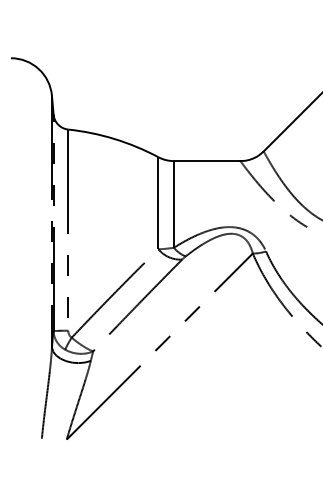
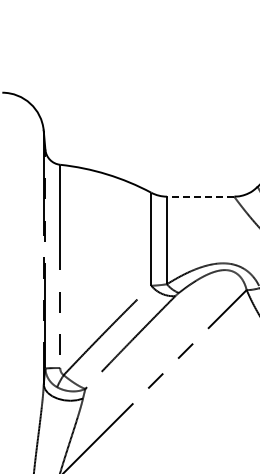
line: (206, 161) -> (199, 197), solid -> dashed

